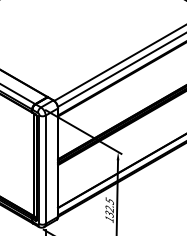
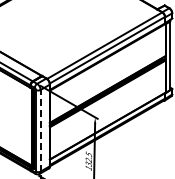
line: (45, 169) -> (40, 130), solid -> dashed

